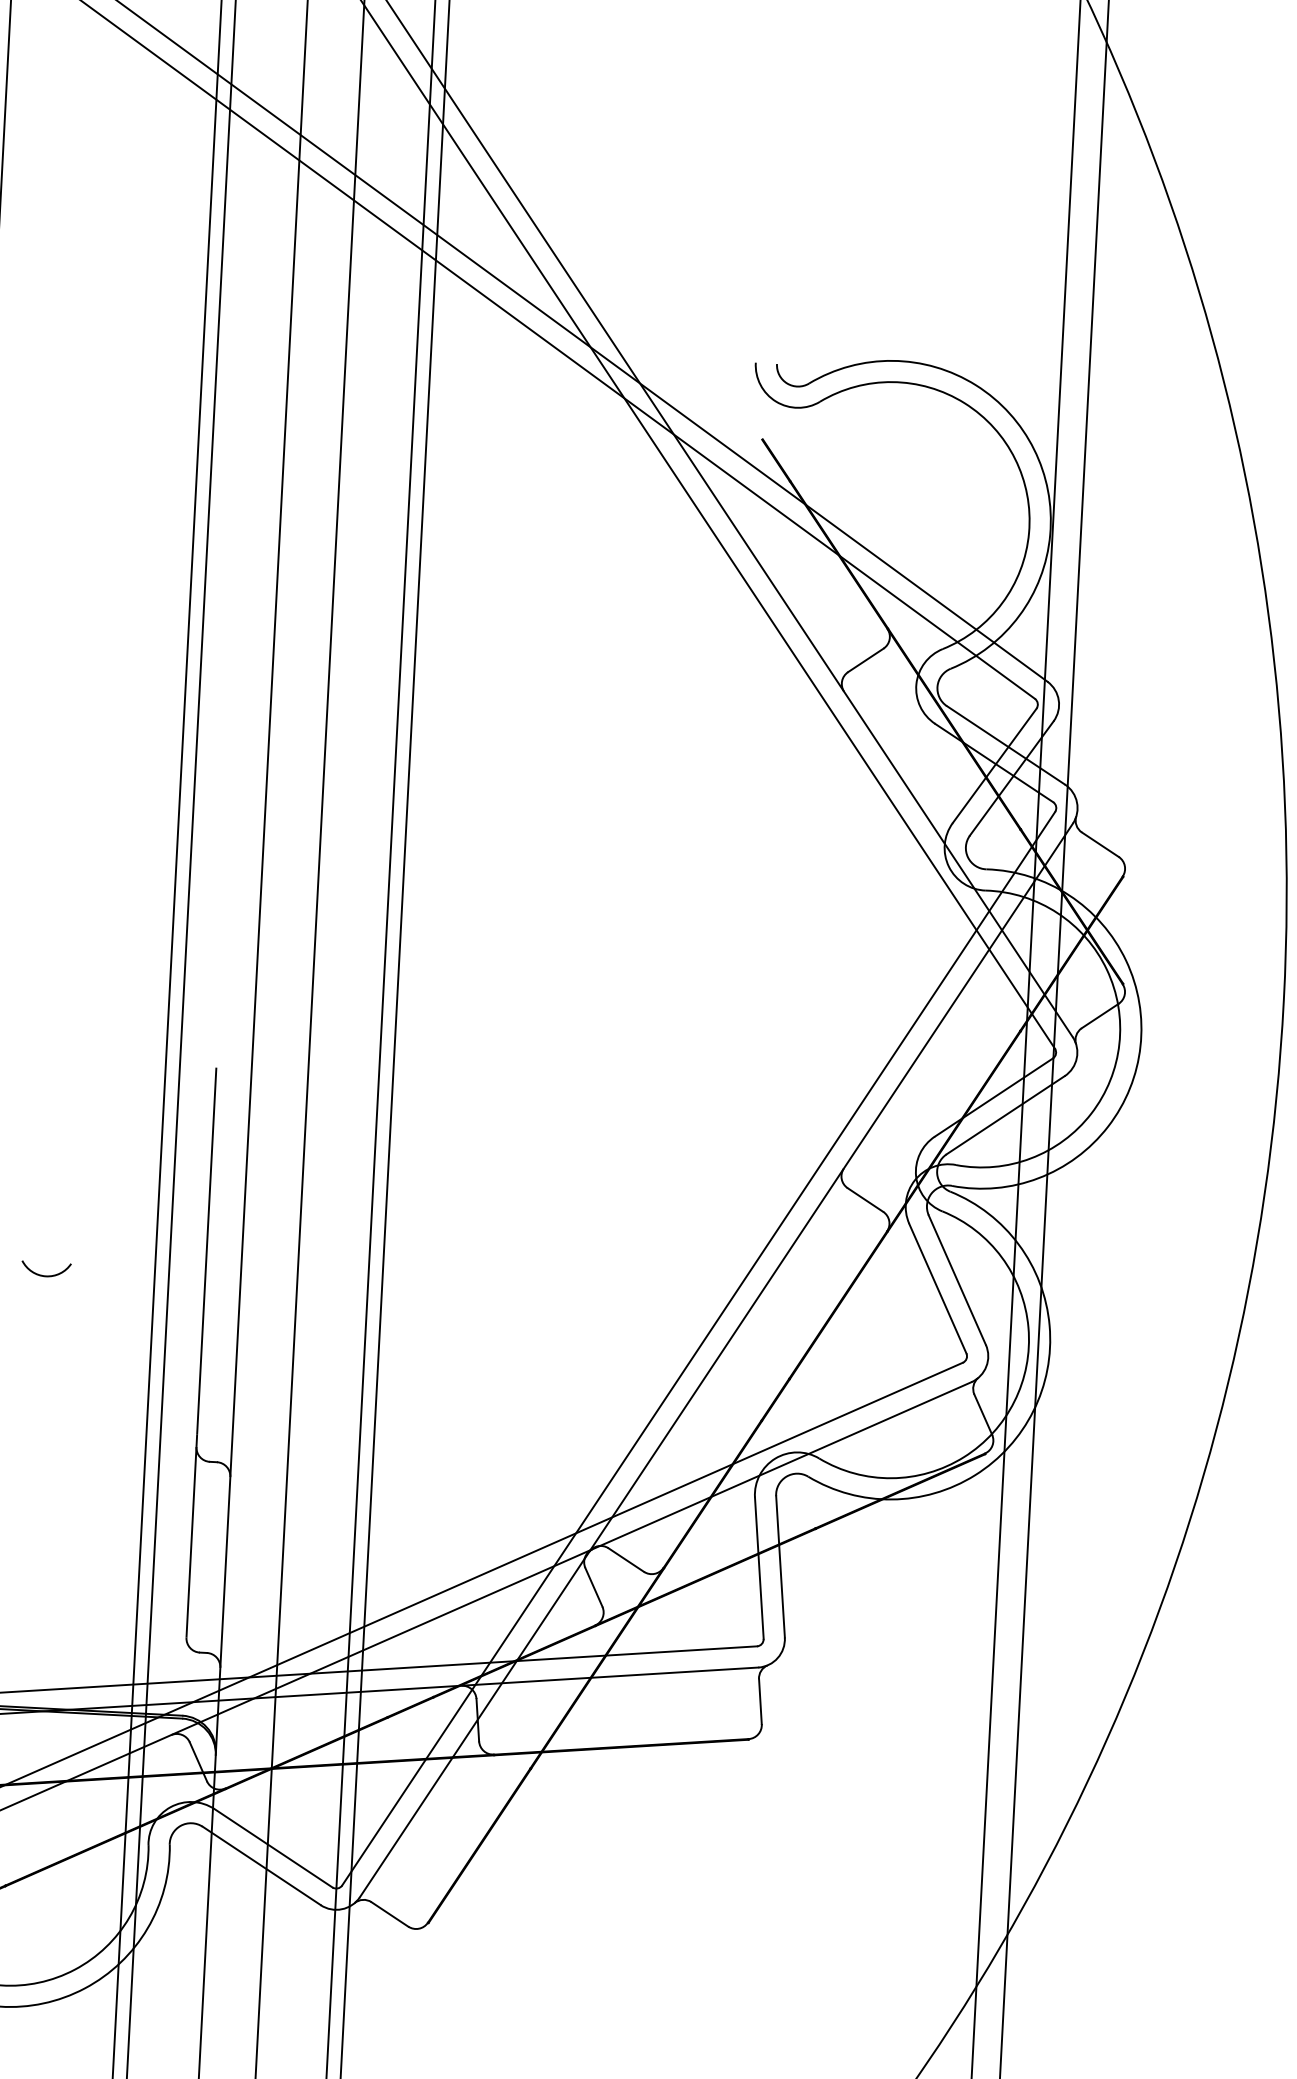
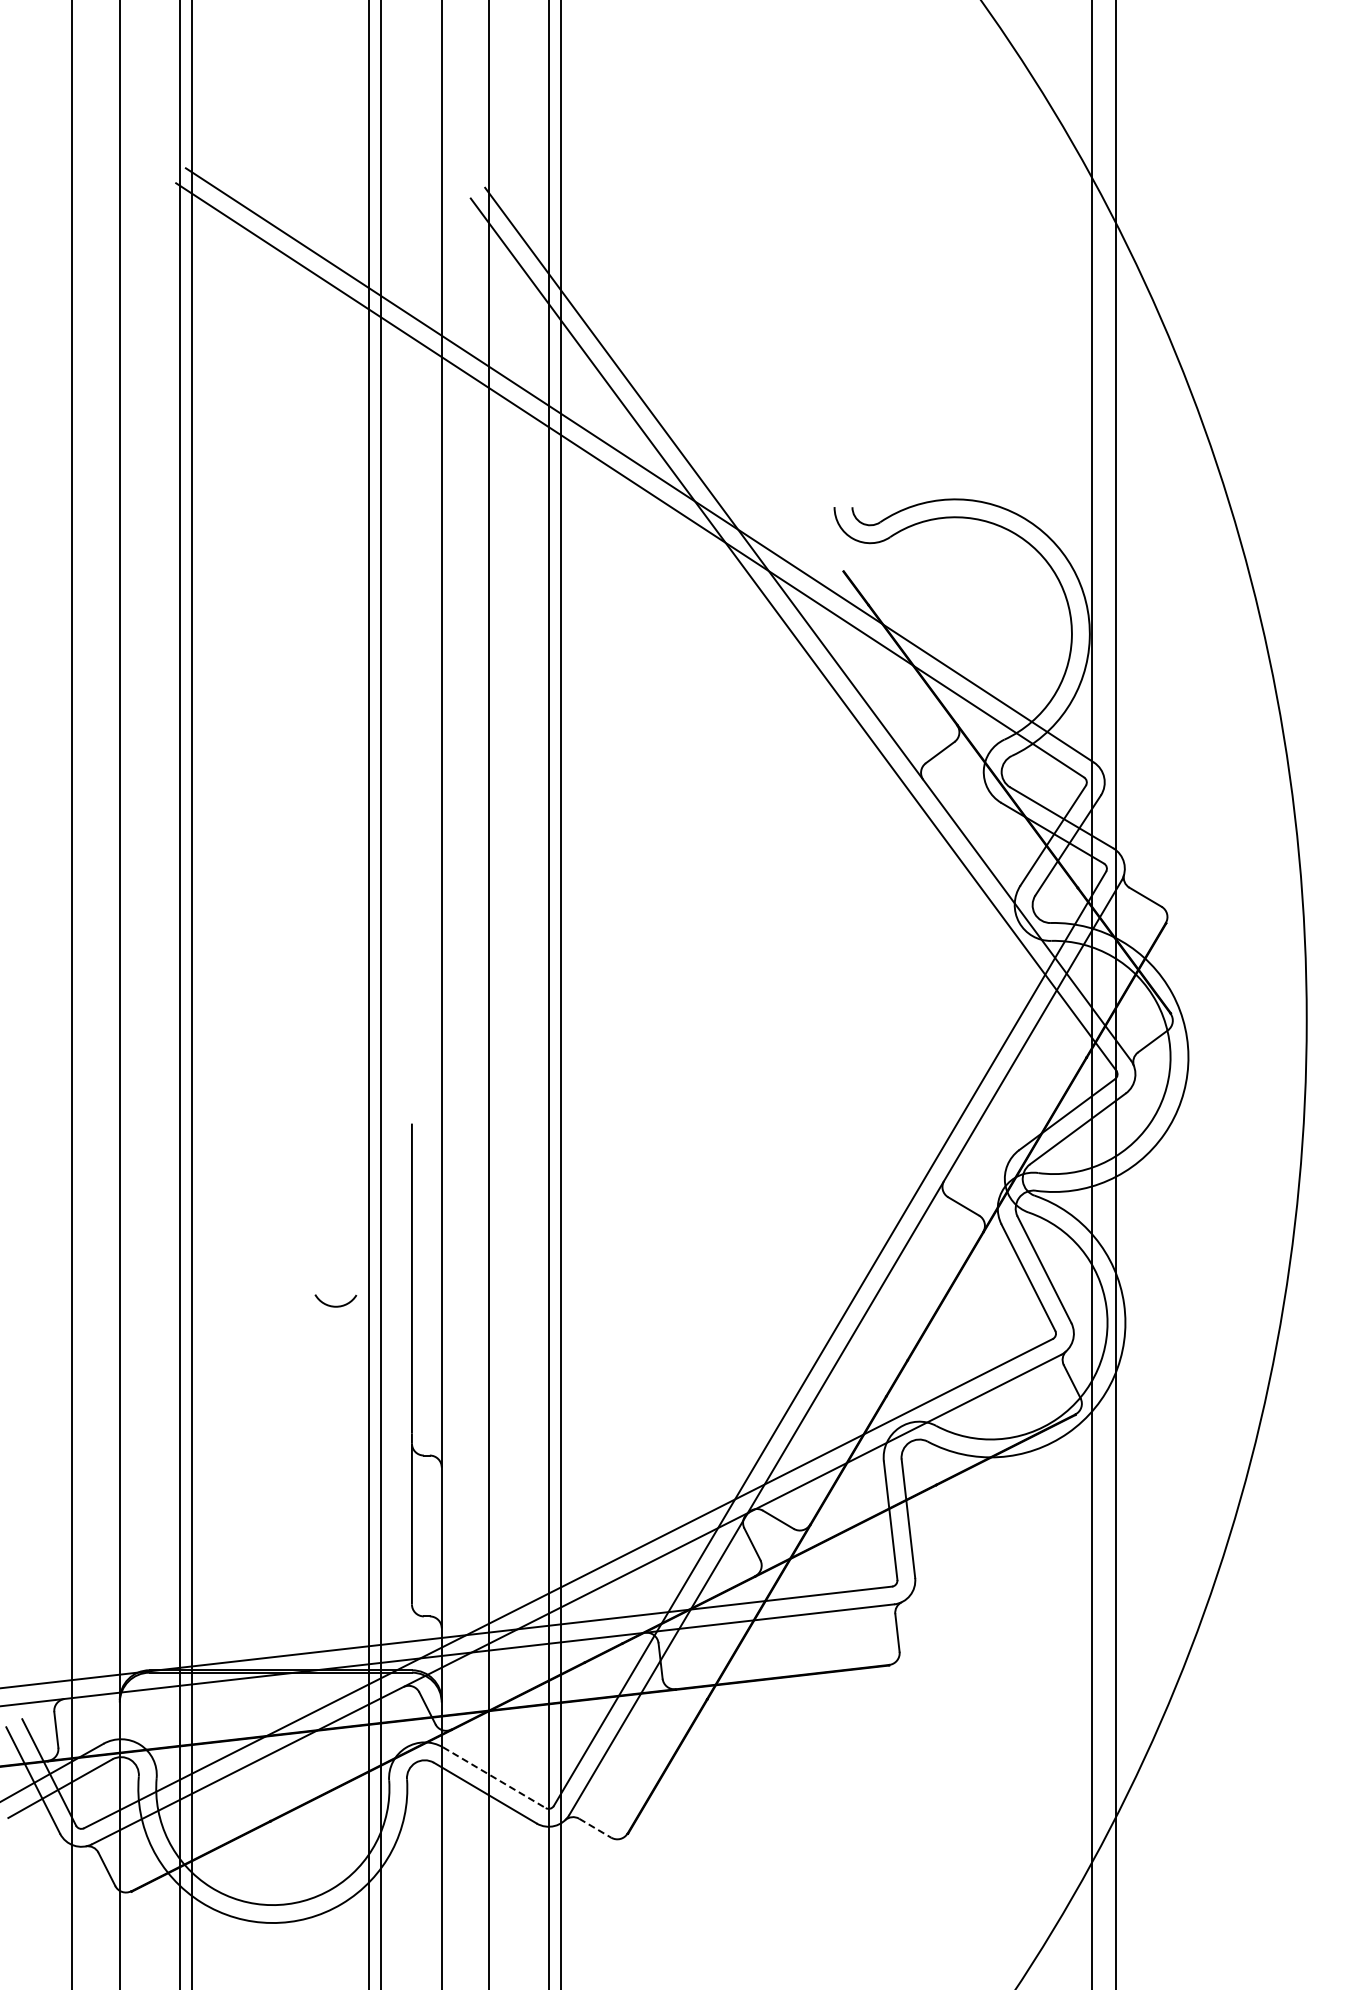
arc: (45, 1274) -> (335, 1305), moved
line: (273, 1848) -> (494, 1777), solid -> dashed
line: (390, 1914) -> (595, 1828), solid -> dashed

